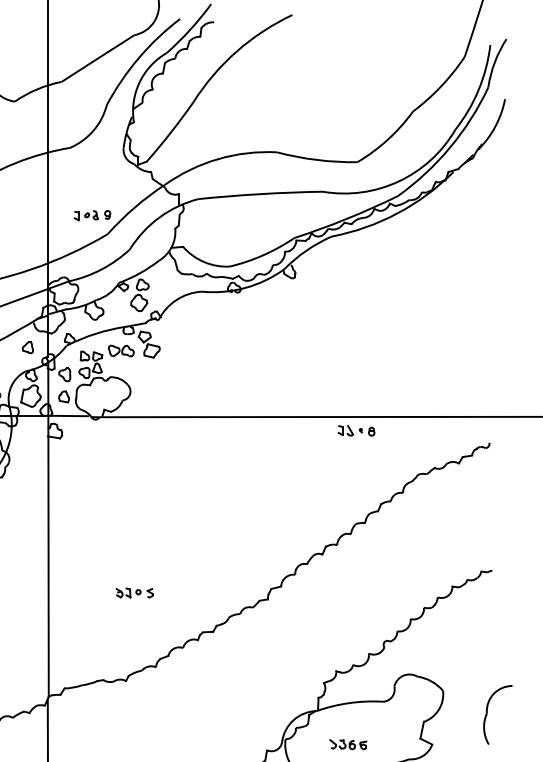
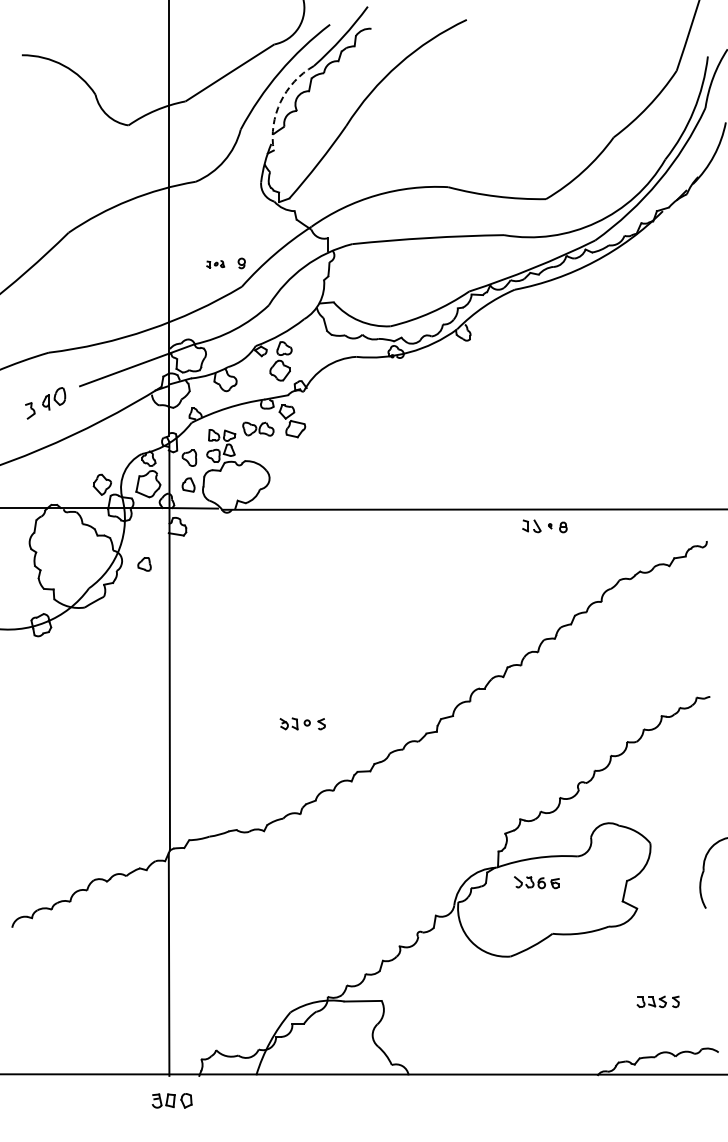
arc: (139, 82) -> (280, 102), solid -> dashed
part: (86, 215) -> (215, 264), size x0.6
part: (27, 348) -> (144, 564), moved
part: (134, 592) -> (302, 723), moved
part: (347, 744) -> (536, 882), moved

